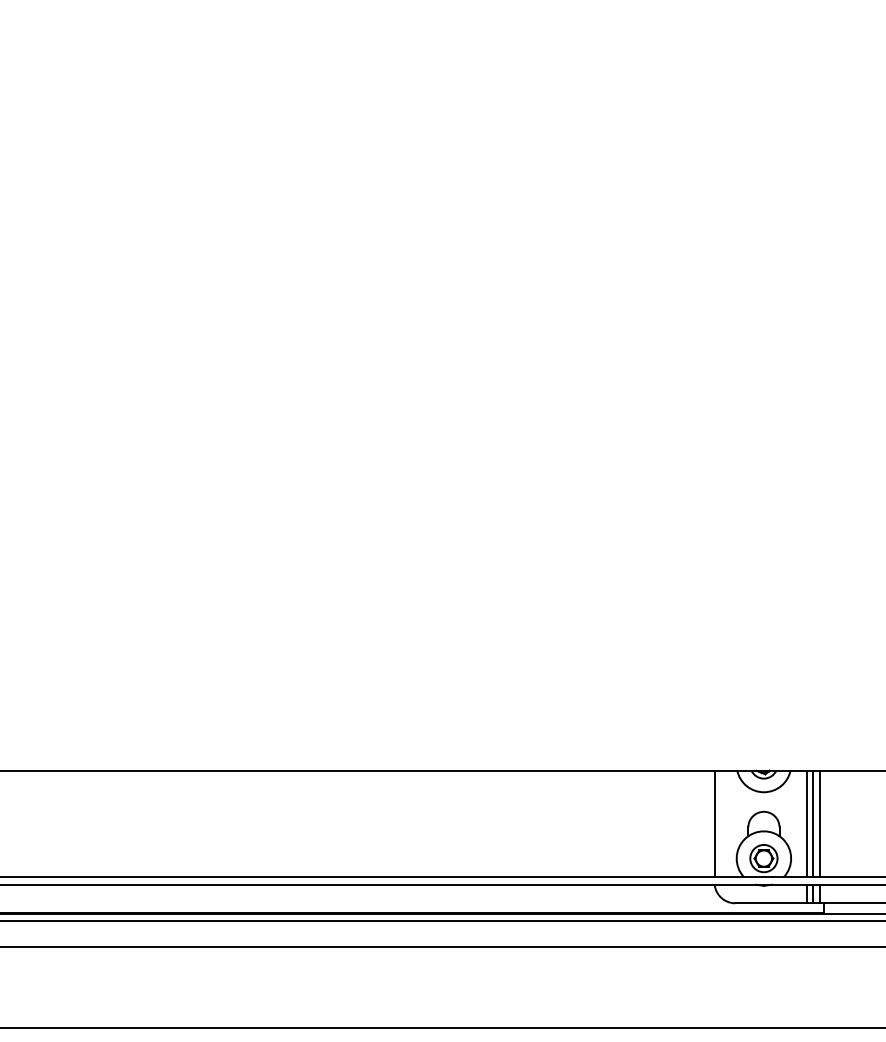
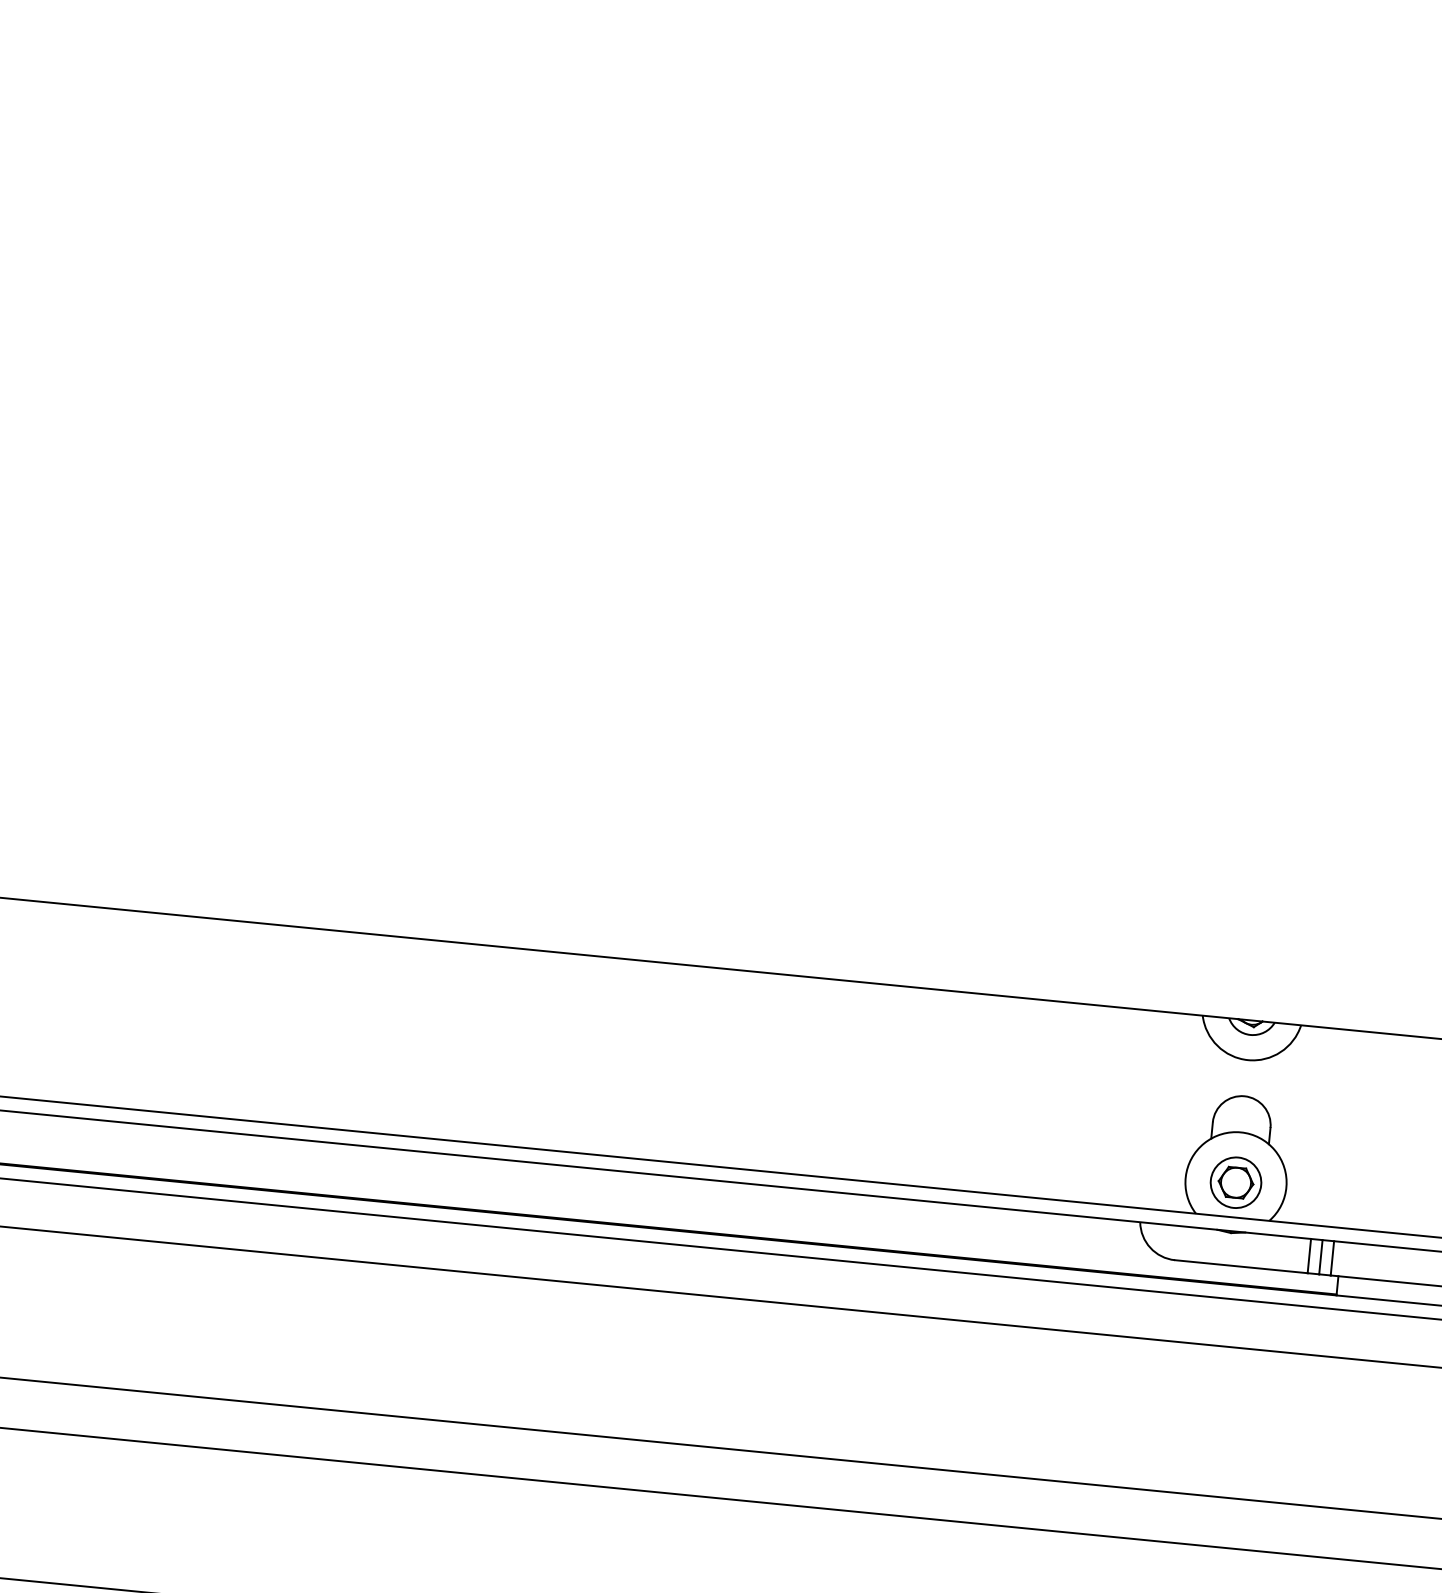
line: (714, 823) -> (1151, 1108), removed
line: (807, 823) -> (1322, 1125), removed
line: (813, 823) -> (1333, 1126), removed
line: (819, 823) -> (1345, 1127), removed

